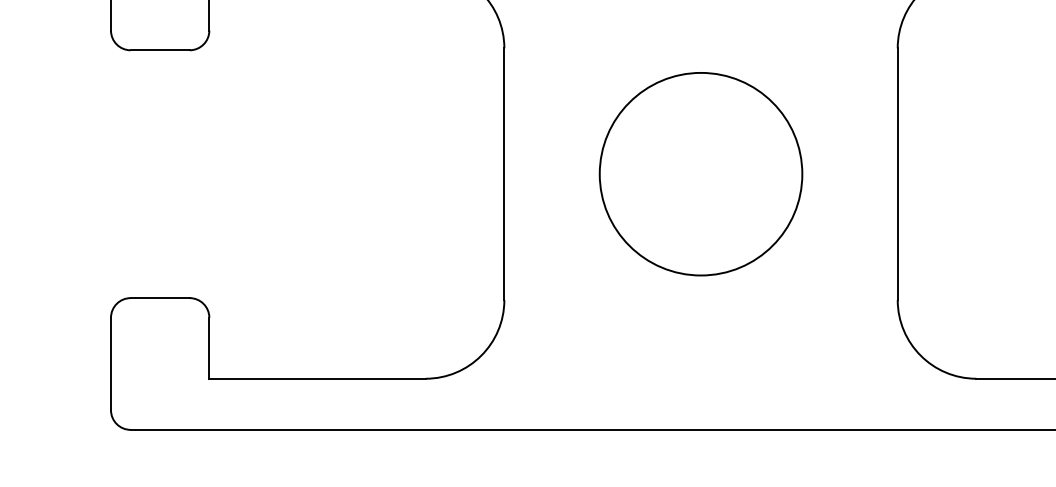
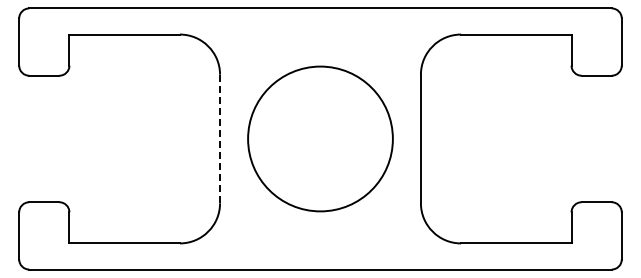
circle: (701, 173) -> (320, 138), size x1.4
line: (505, 175) -> (220, 139), solid -> dashed

